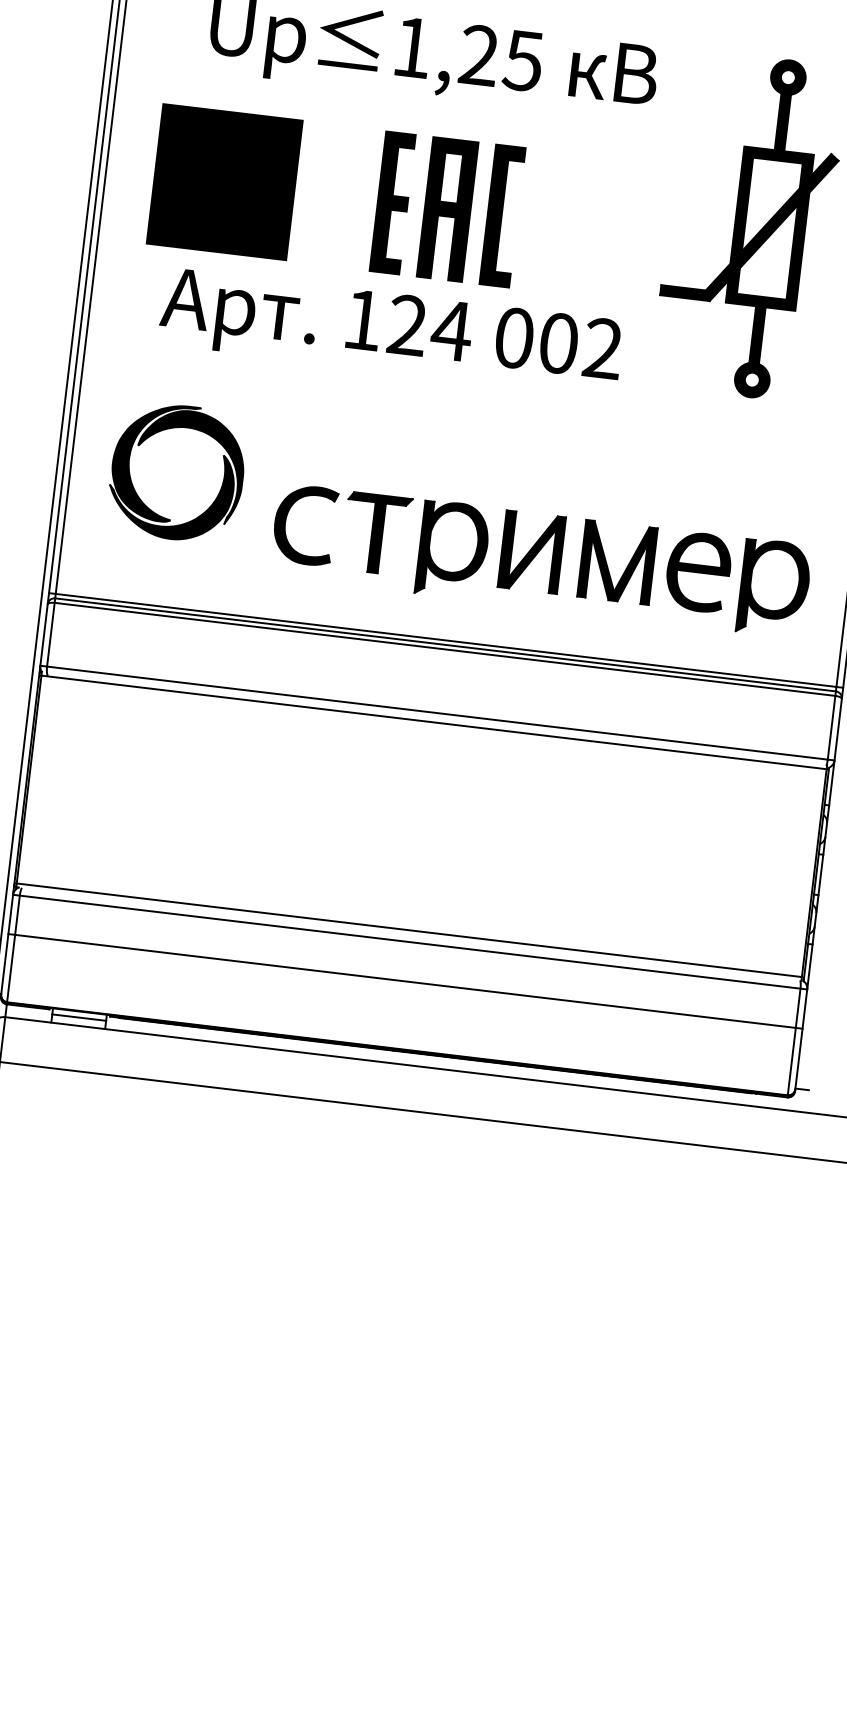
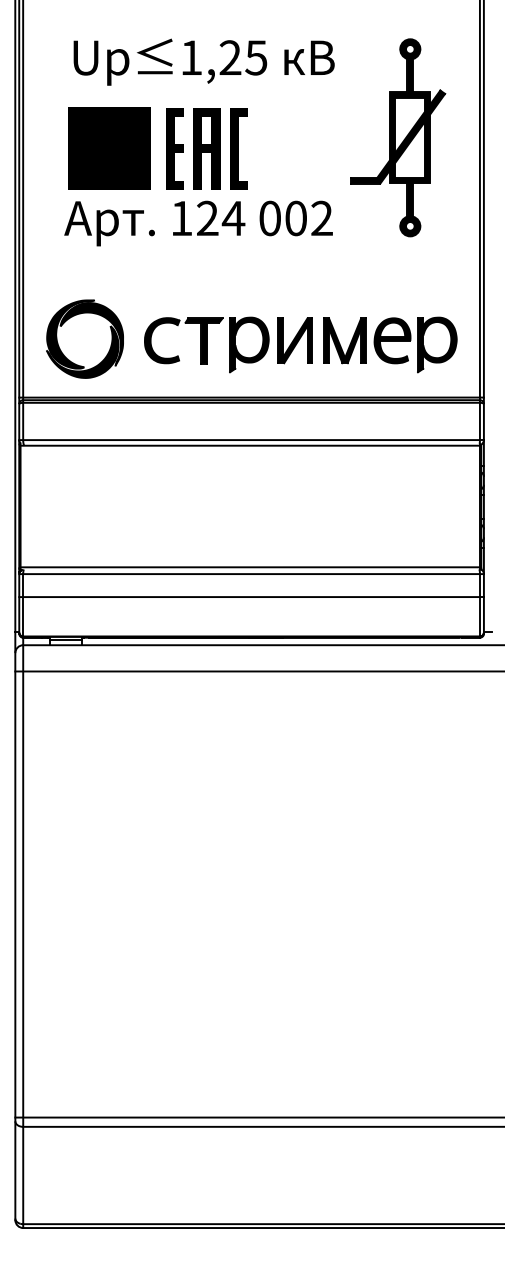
text: (224, 182) -> (109, 148), moved
part: (447, 208) -> (206, 148), moved
part: (176, 471) -> (84, 338), moved

